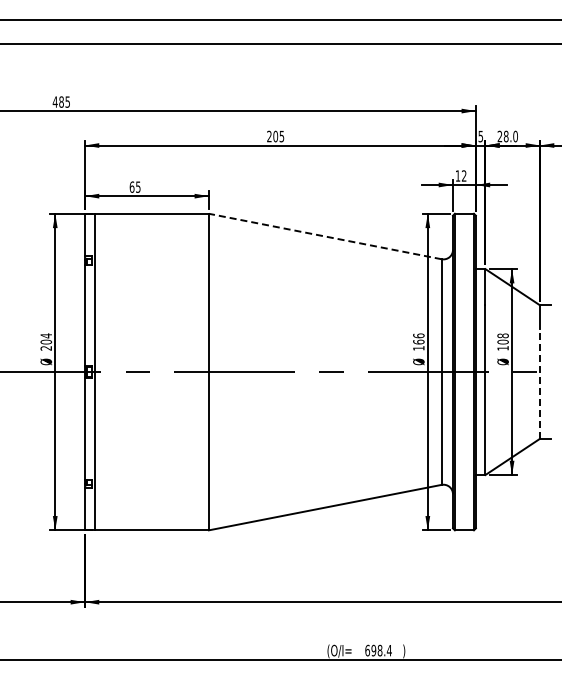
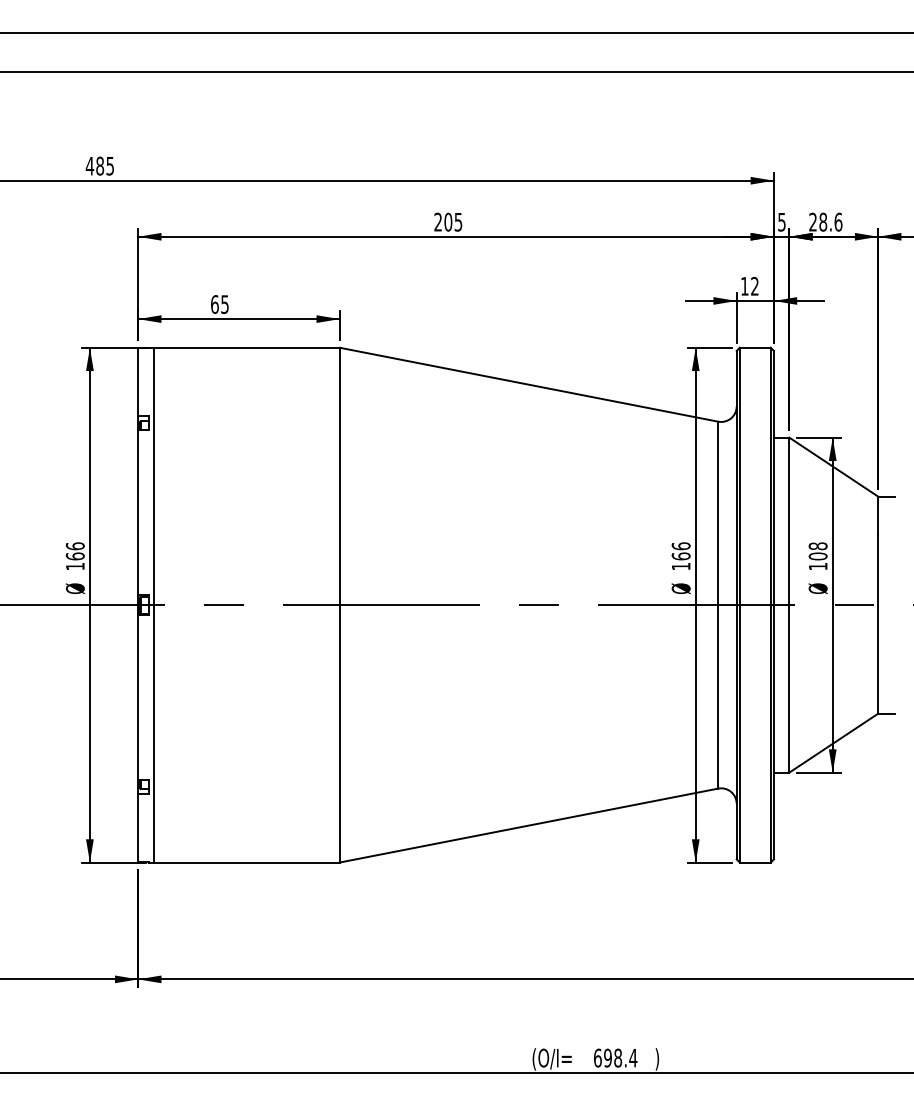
text: (515, 135) -> (838, 220), 28.0 -> 28.6
line: (325, 236) -> (529, 384), dashed -> solid
text: (46, 341) -> (75, 555), 204 -> 166
line: (540, 383) -> (878, 623), dashed -> solid

